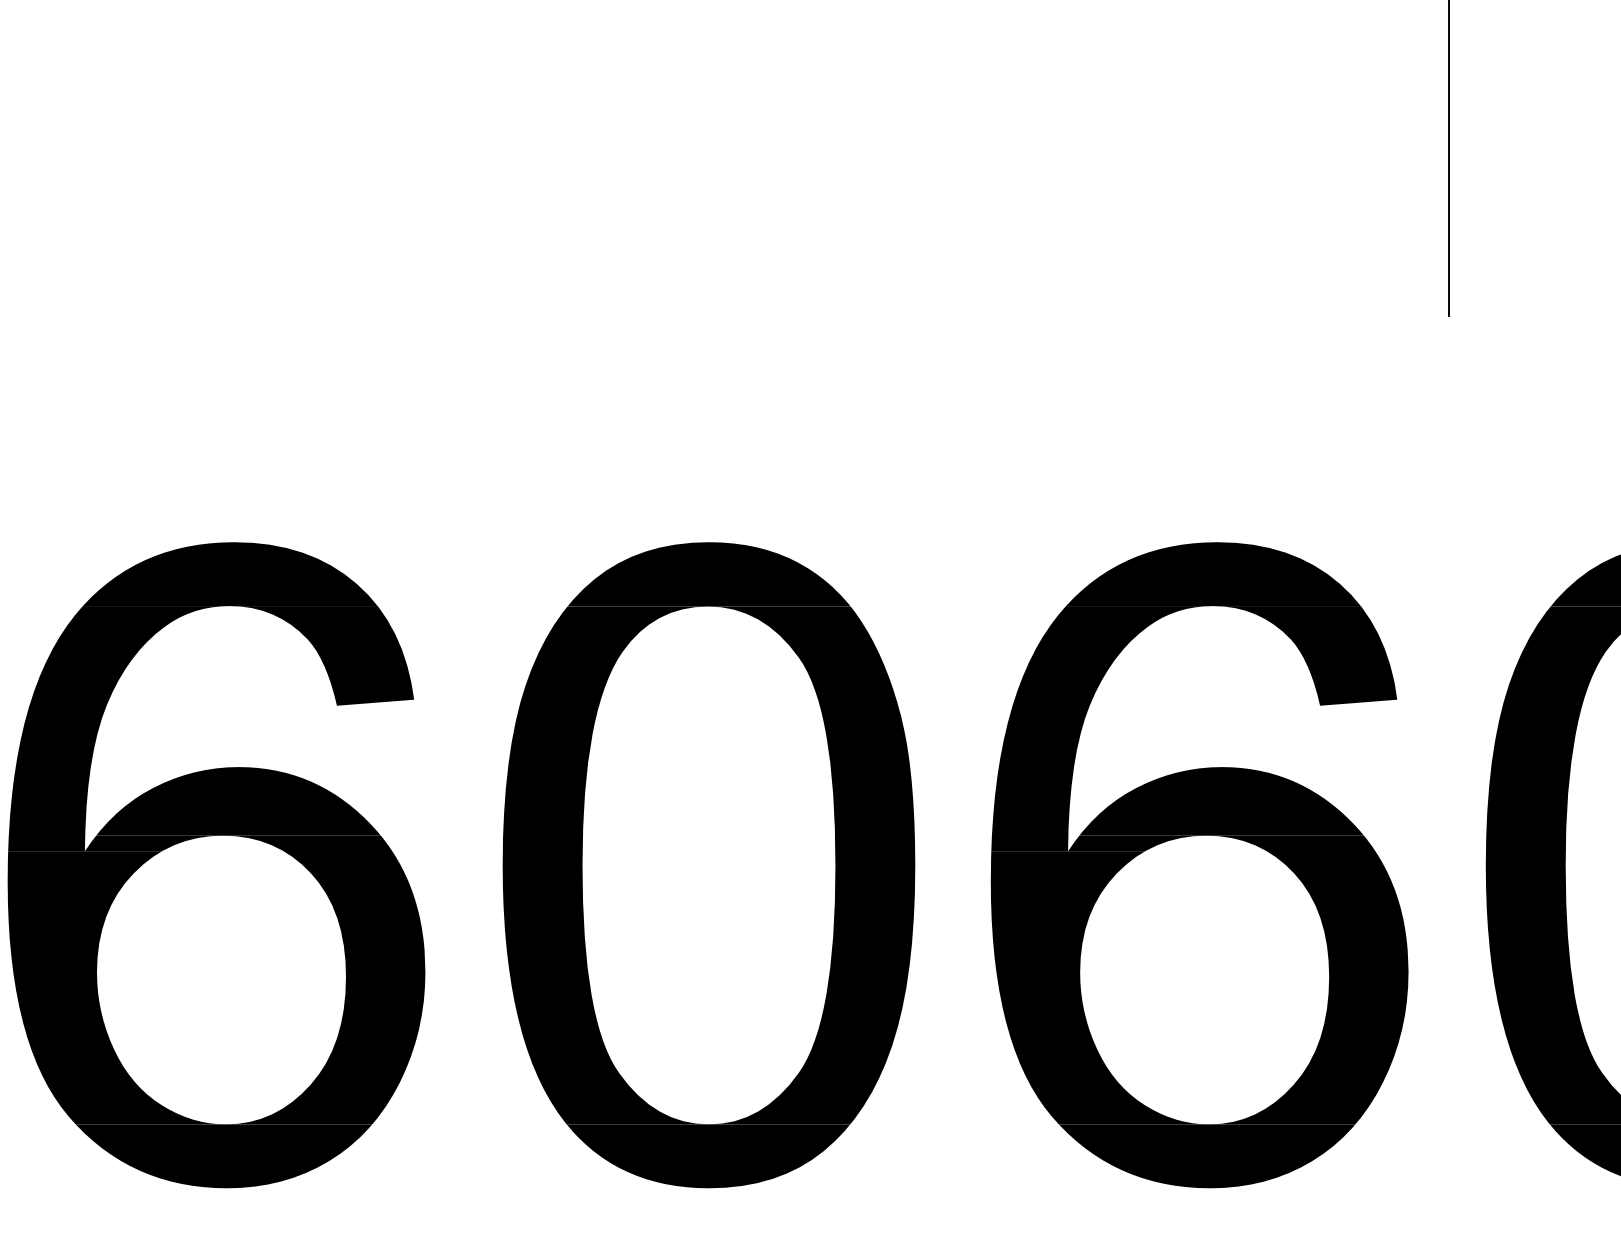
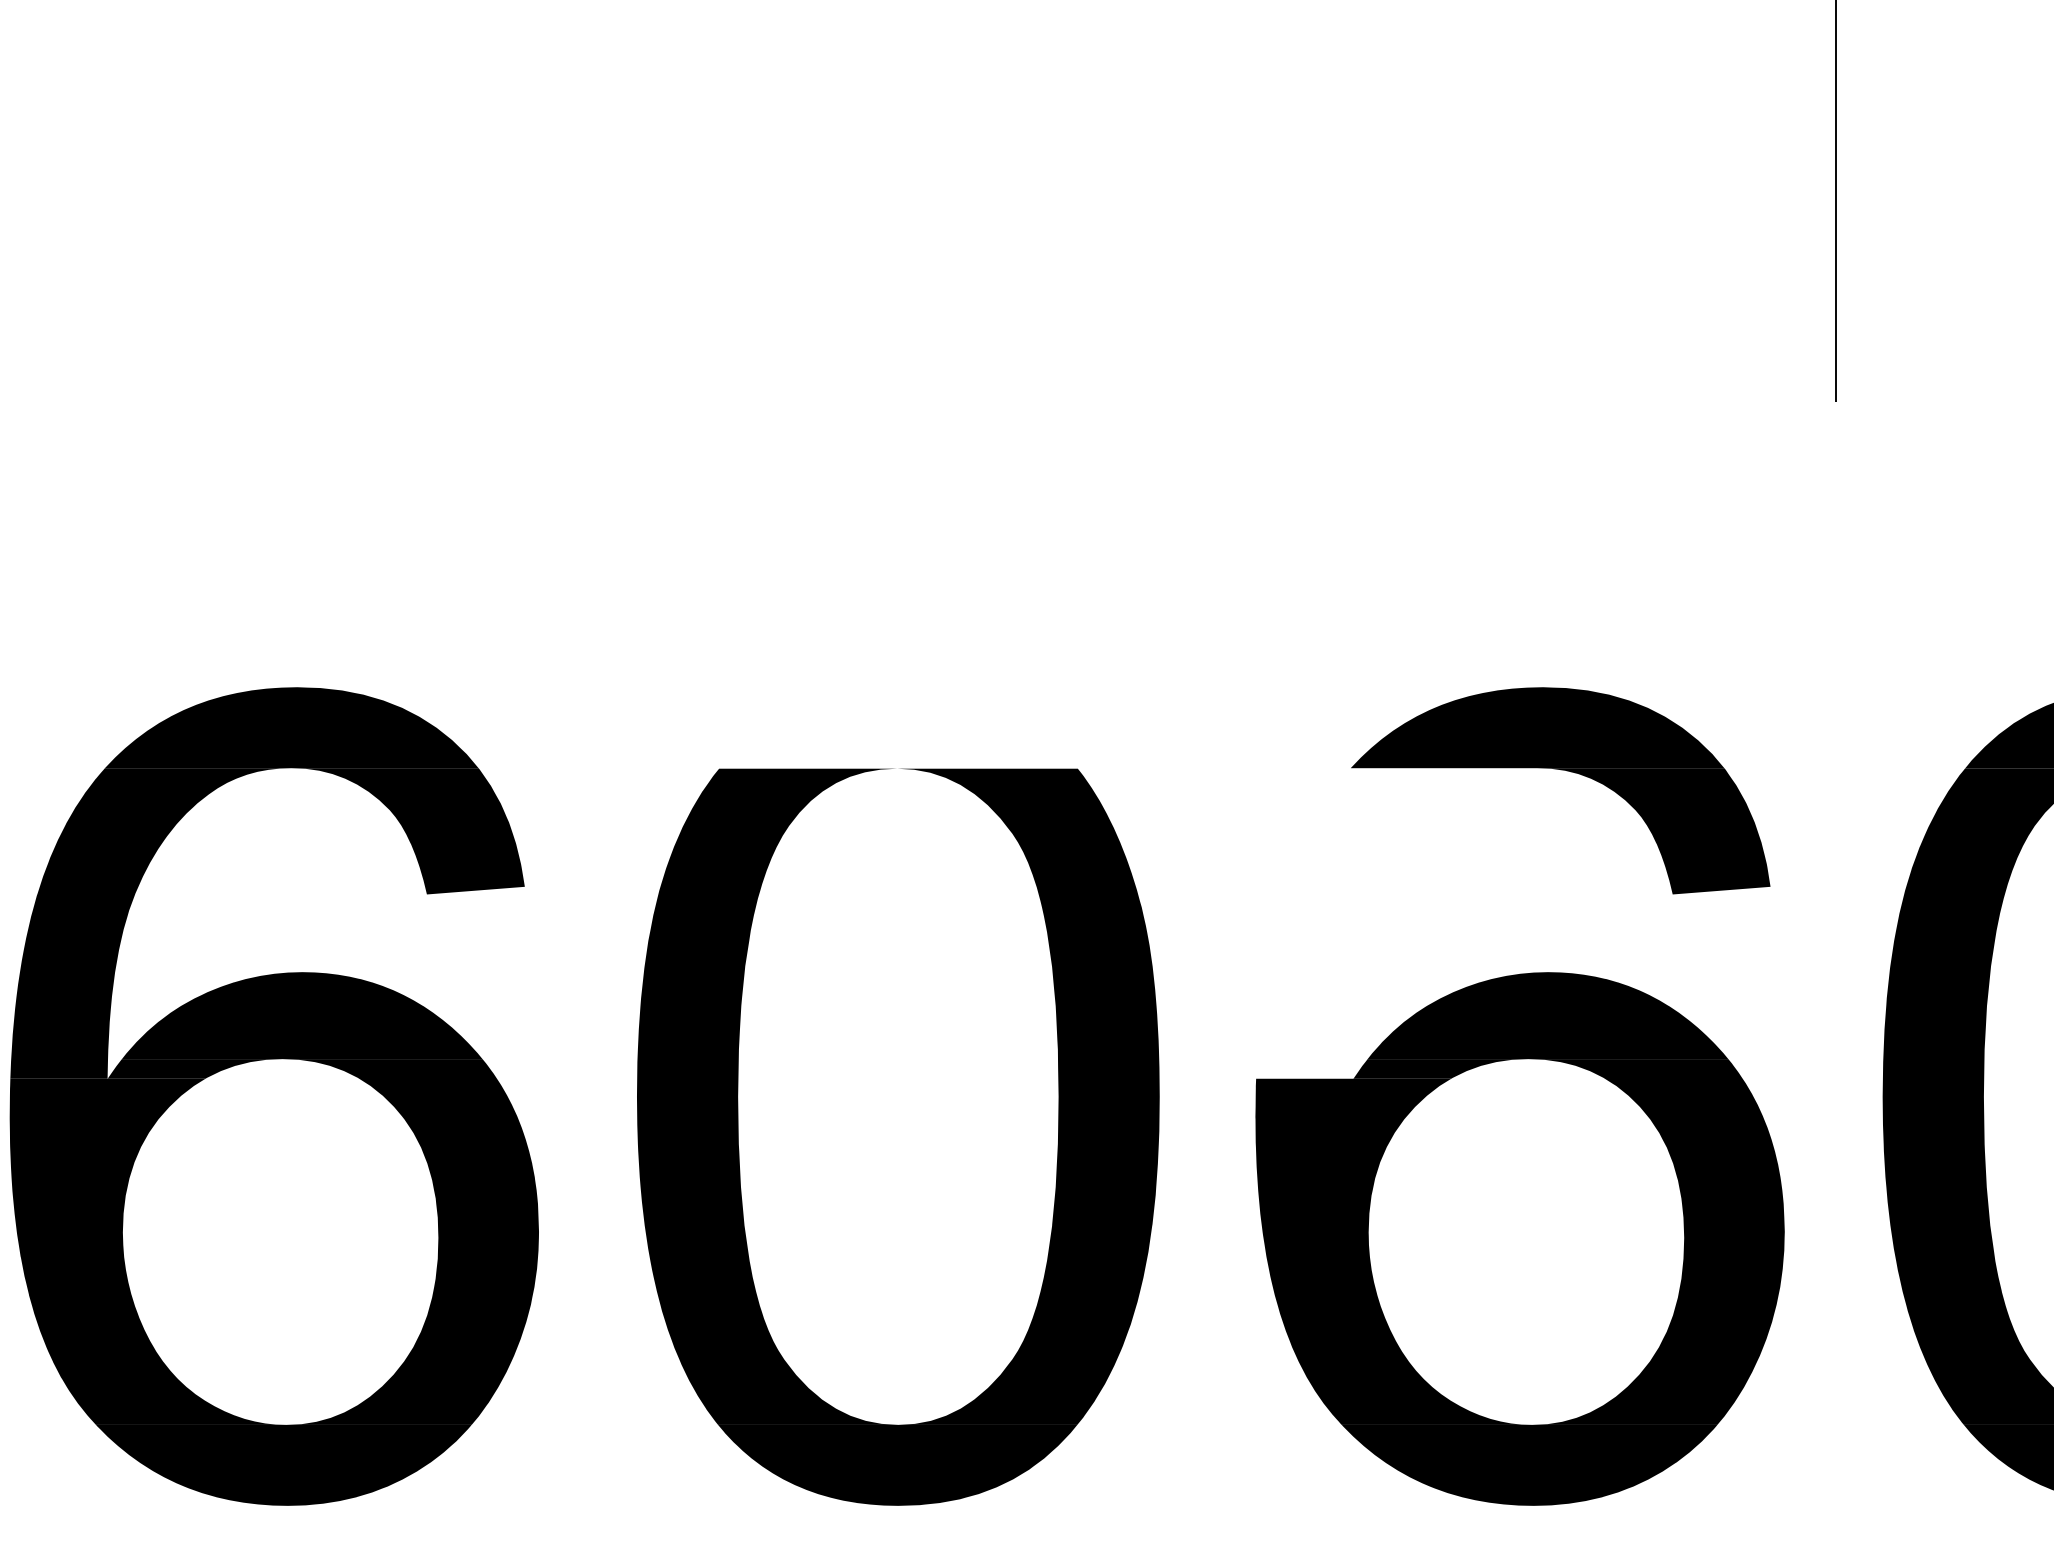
fill: (709, 573) -> (898, 727), removed
fill: (1102, 728) -> (1396, 923), removed

